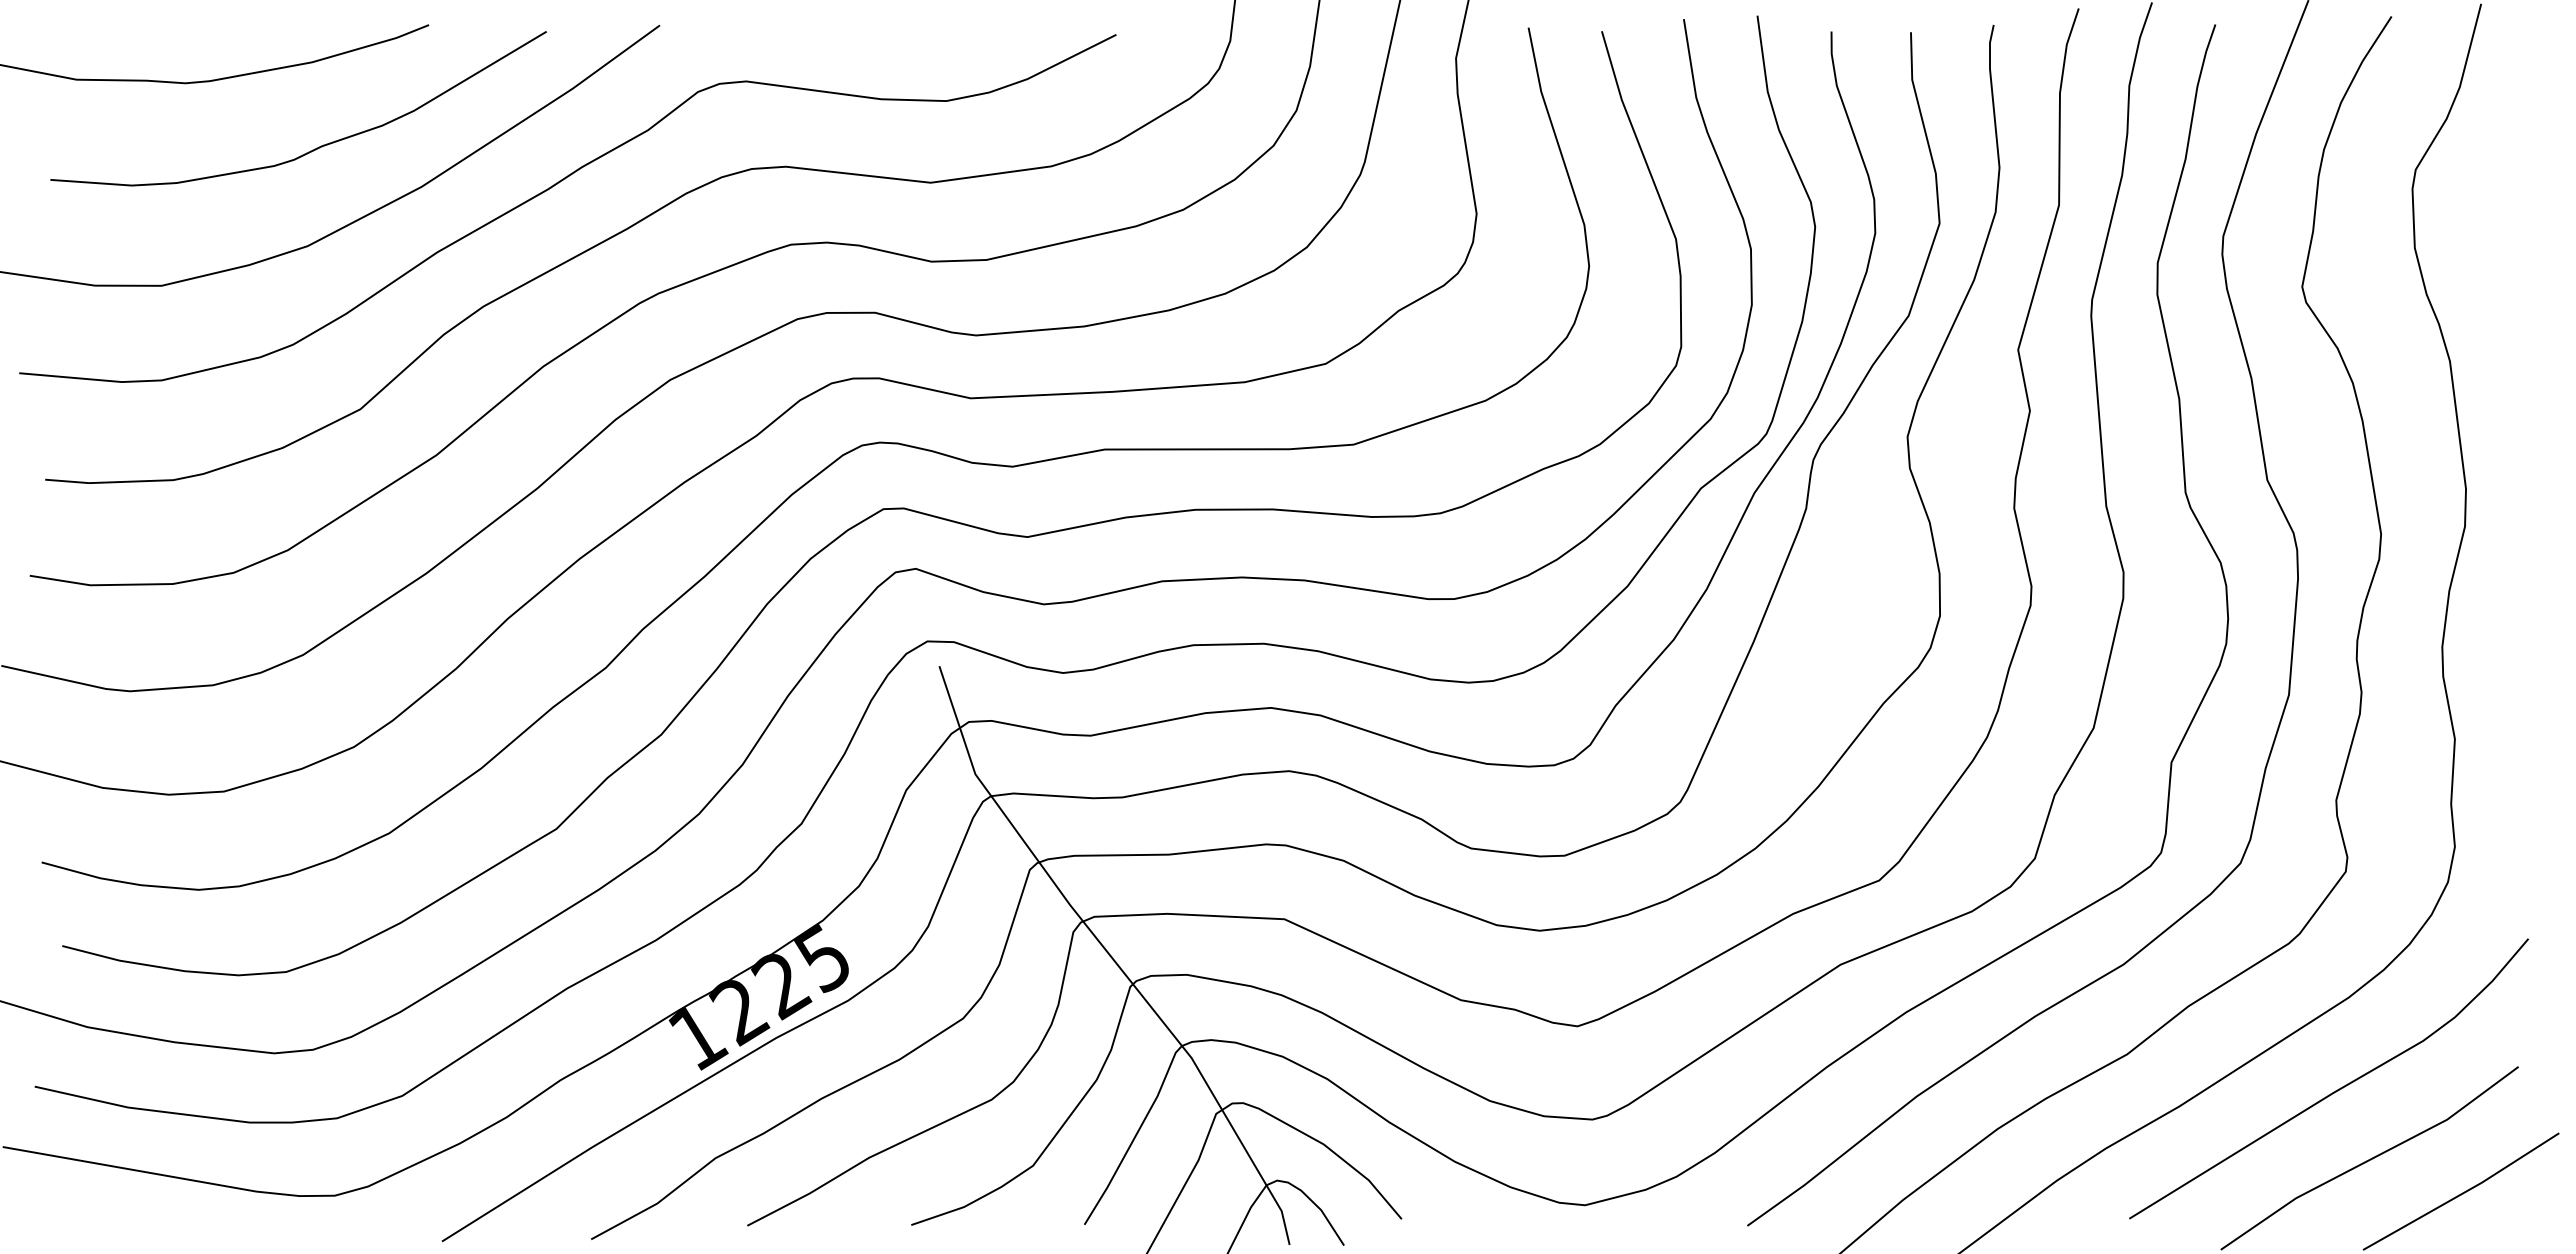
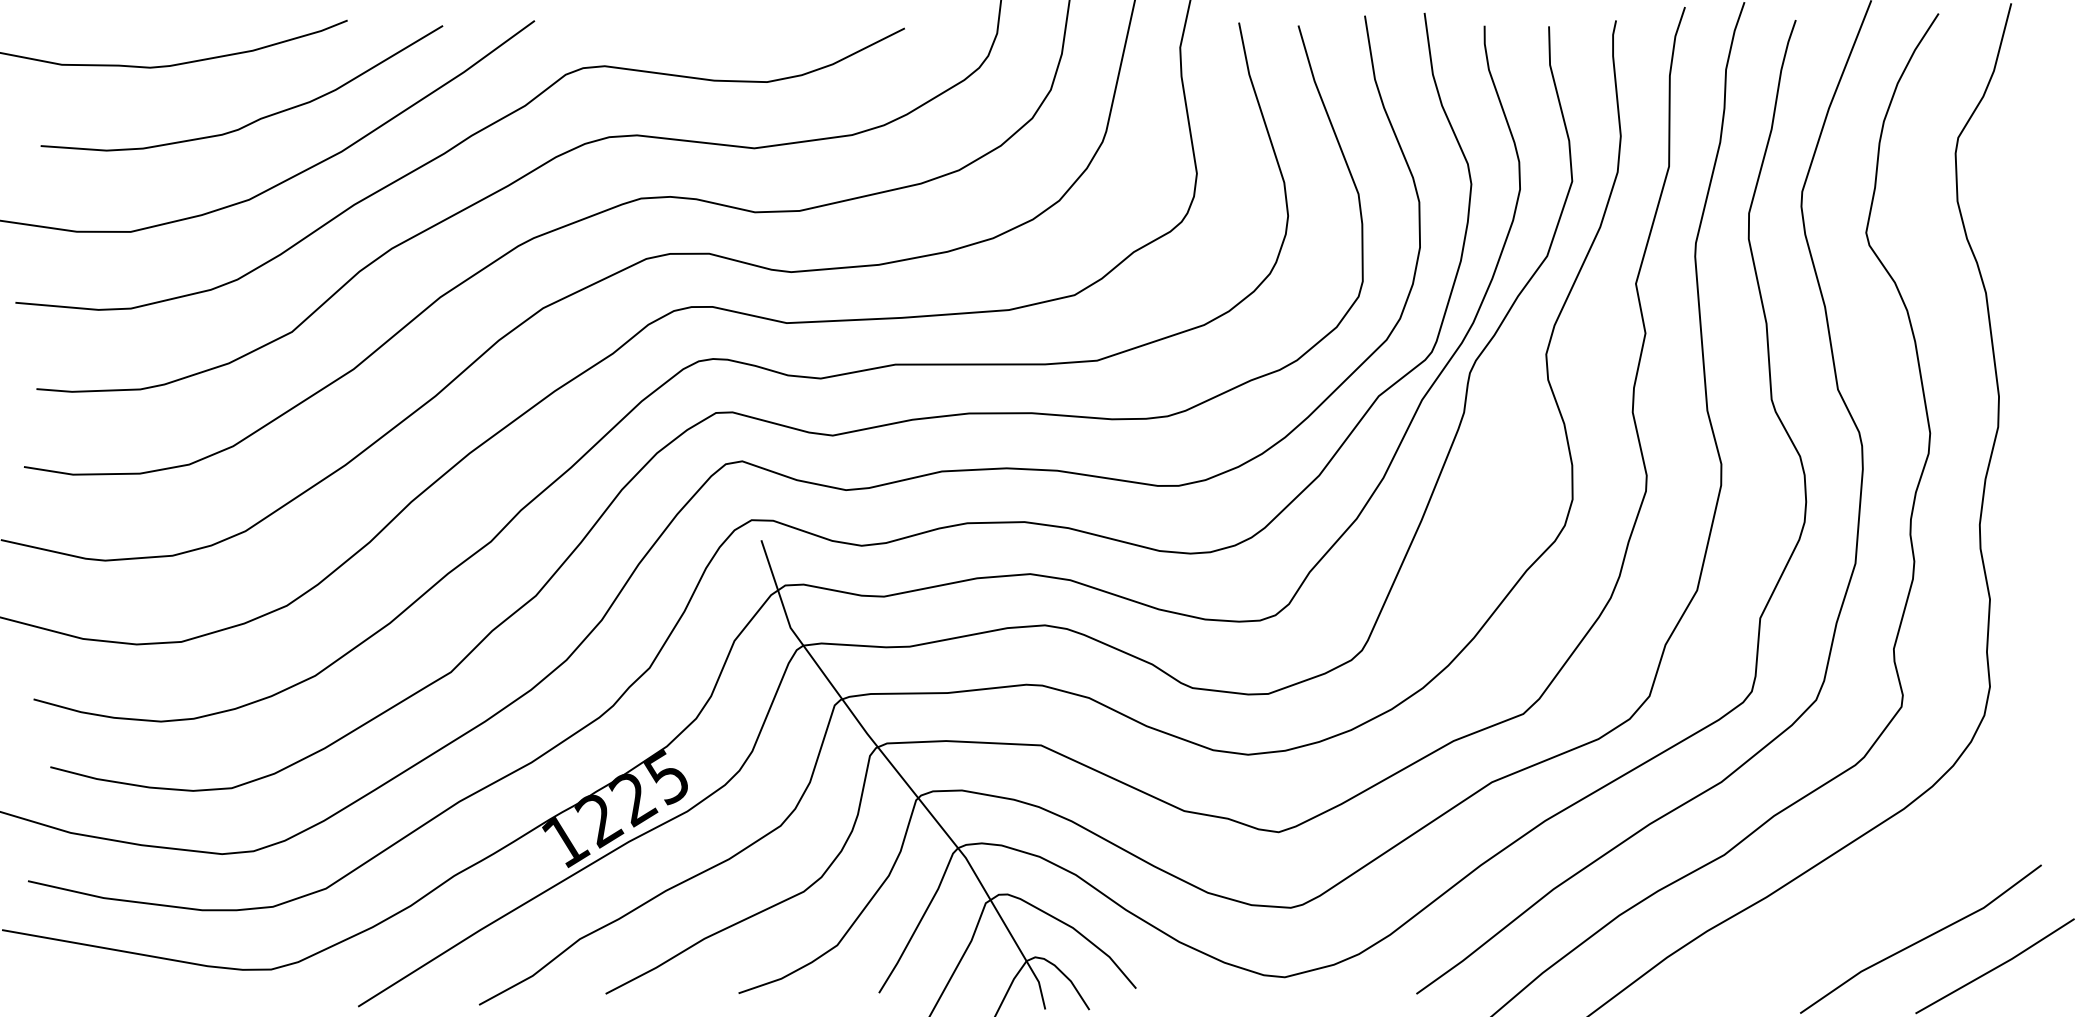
curve: (2335, 1090) -> (1893, 884), removed

